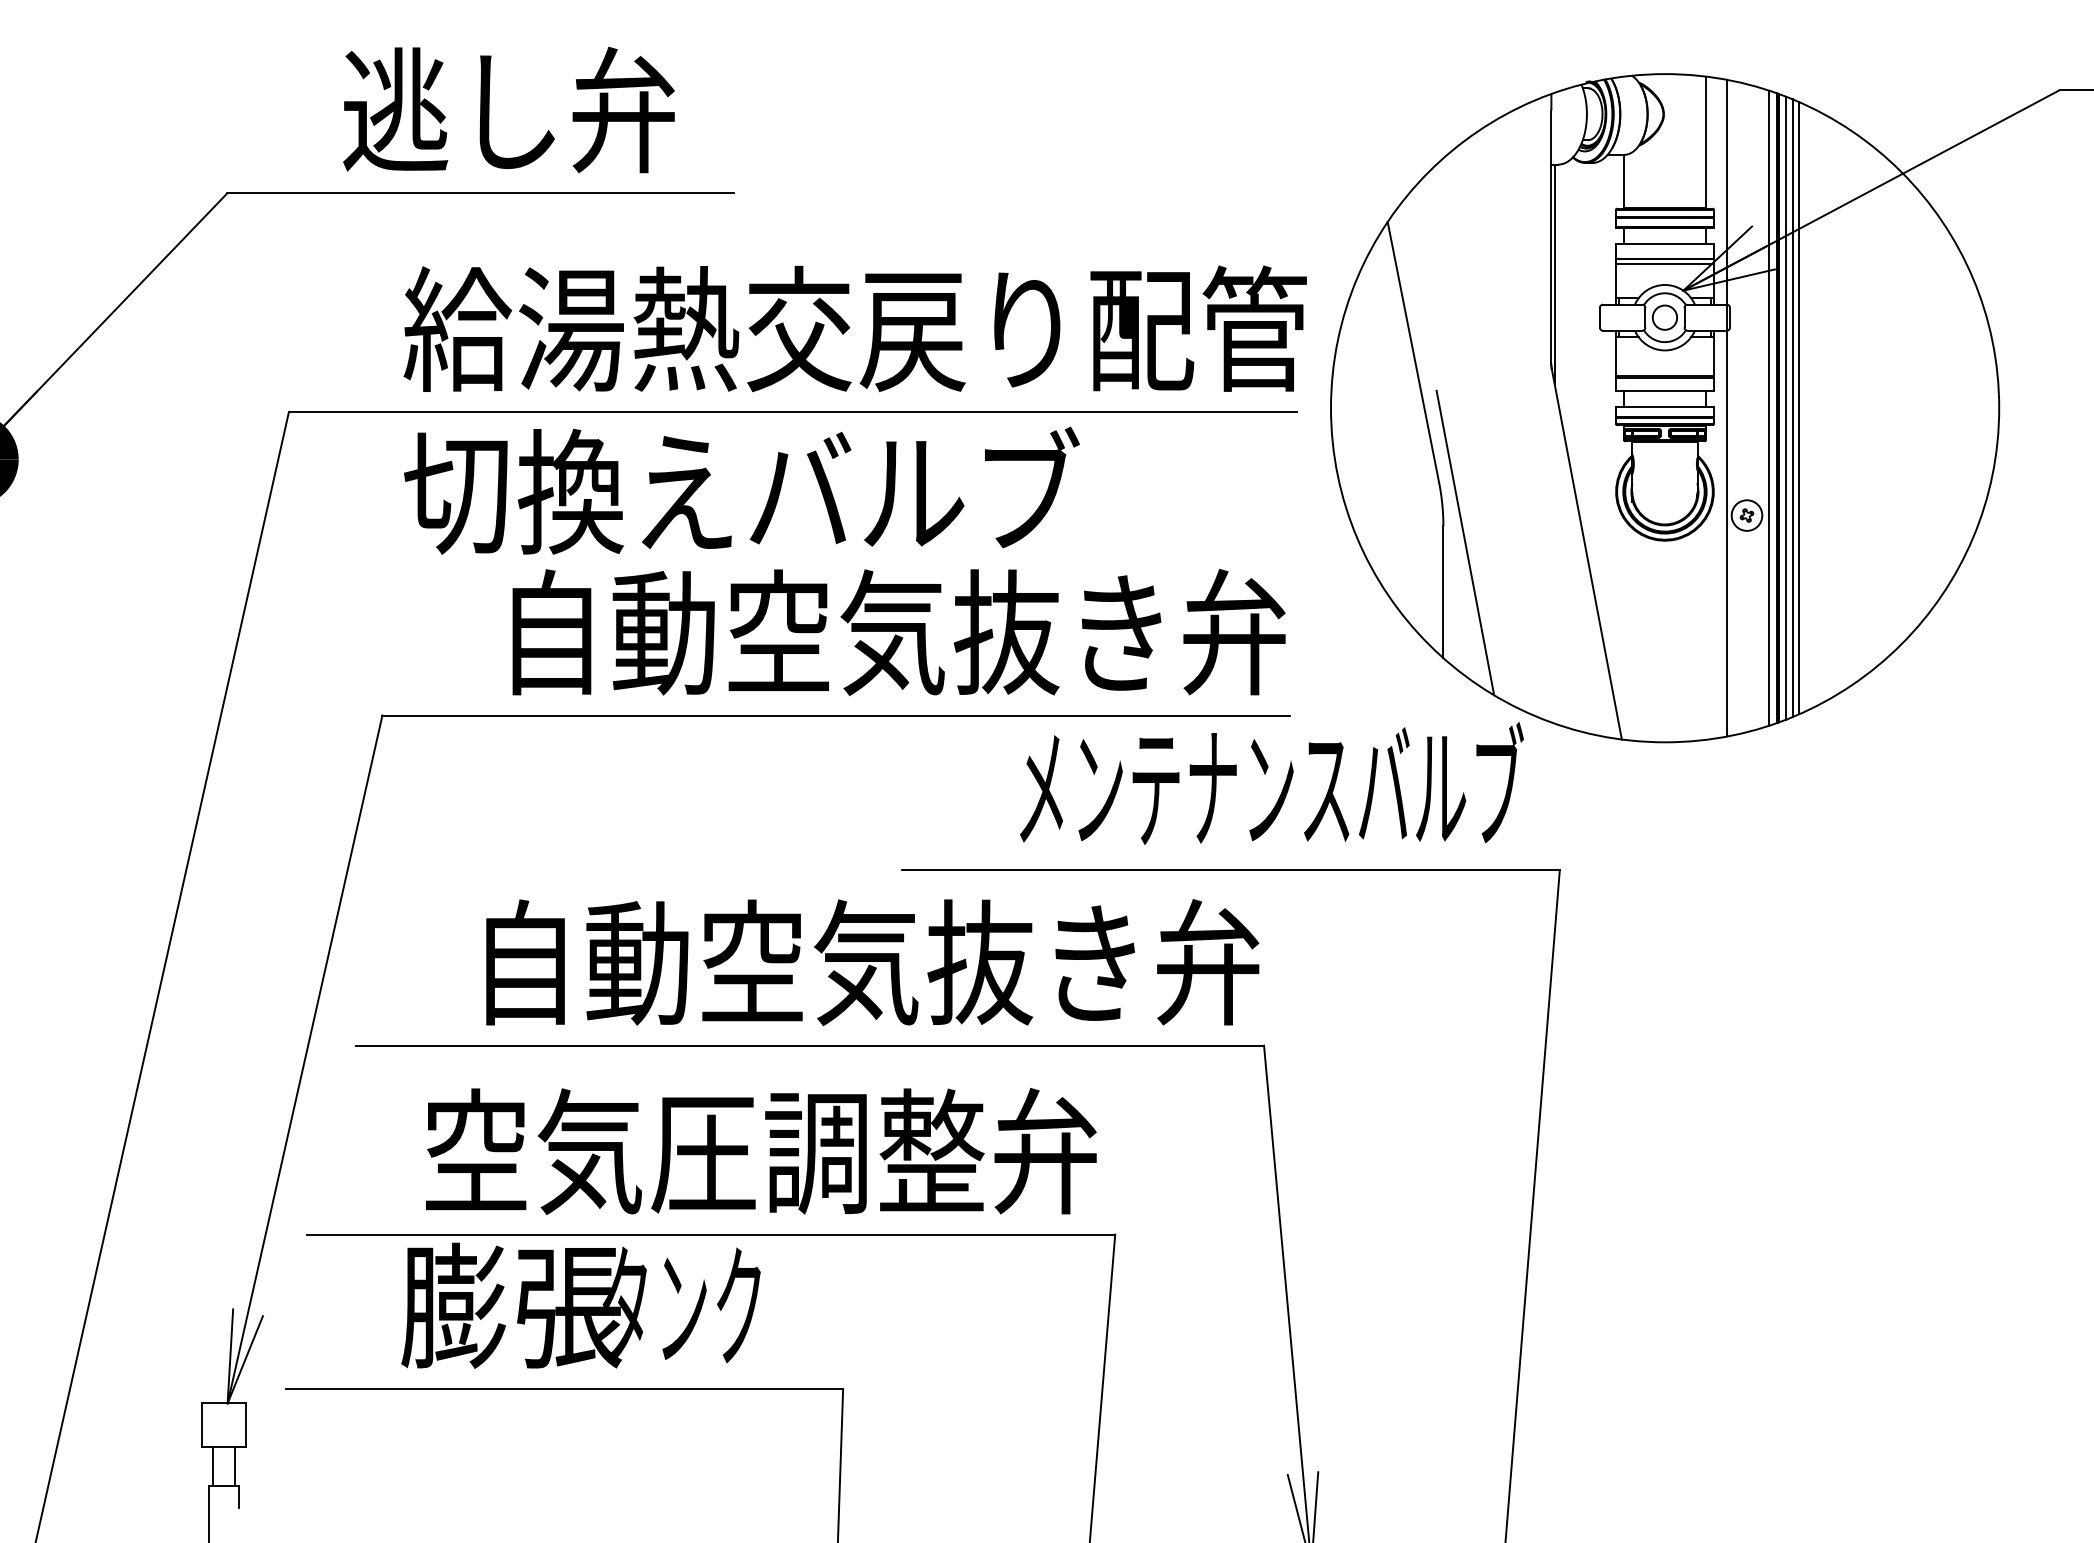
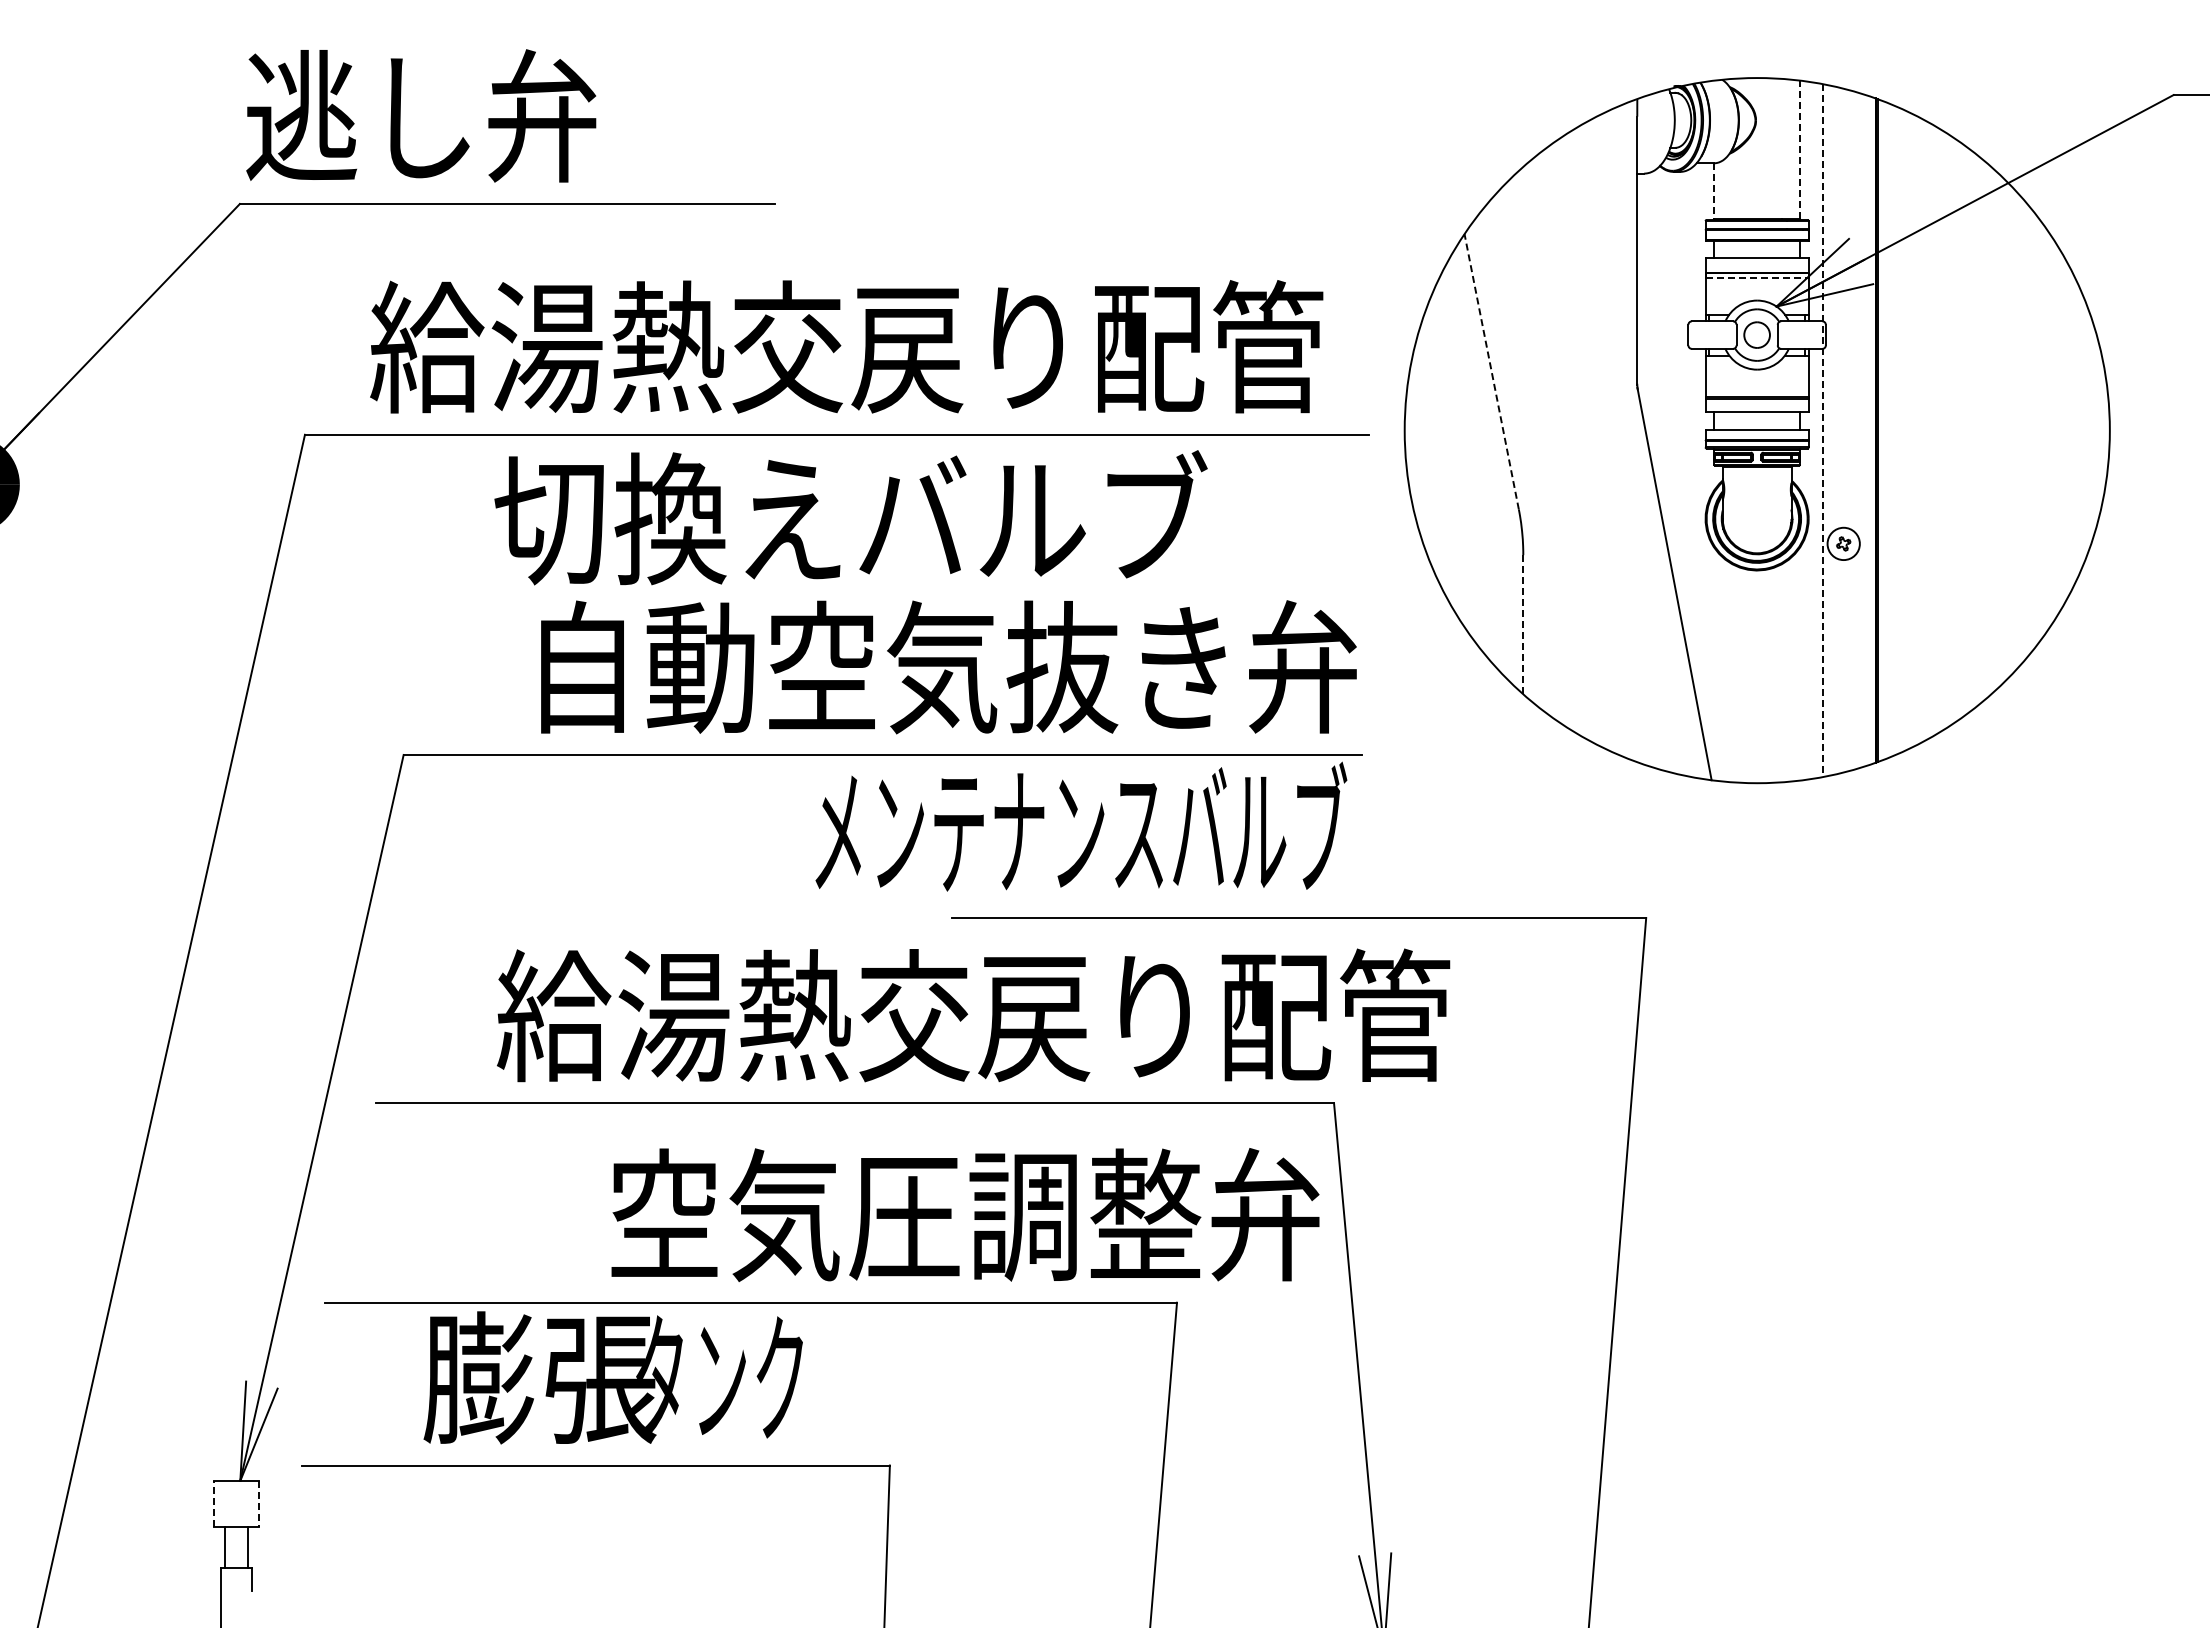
text: (509, 109) -> (421, 115), moved
line: (1706, 141) -> (1800, 149), solid -> dashed
line: (1624, 181) -> (1714, 191), solid -> dashed
line: (1665, 264) -> (1757, 278), solid -> dashed
line: (1554, 274) -> (1640, 289), removed
text: (855, 328) -> (846, 346), moved
line: (1413, 352) -> (1491, 371), solid -> dashed
line: (1768, 408) -> (1866, 430), removed
line: (1785, 408) -> (1884, 430), removed
line: (1792, 408) -> (1891, 430), removed
line: (1798, 408) -> (1898, 430), removed
line: (1726, 409) -> (1822, 431), solid -> dashed
text: (741, 490) -> (850, 517), moved
line: (1465, 542) -> (1546, 572), removed
line: (1443, 591) -> (1523, 624), solid -> dashed
text: (1272, 783) -> (1081, 826), moved
text: (922, 962) -> (973, 1015), 自動空気抜き弁 -> 給湯熱交戻り配管
text: (761, 1151) -> (965, 1215), moved
line: (202, 1424) -> (213, 1503), solid -> dashed
line: (245, 1424) -> (259, 1503), solid -> dashed

